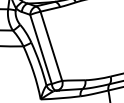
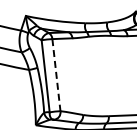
line: (51, 46) -> (56, 75), solid -> dashed

